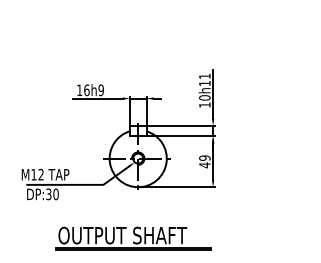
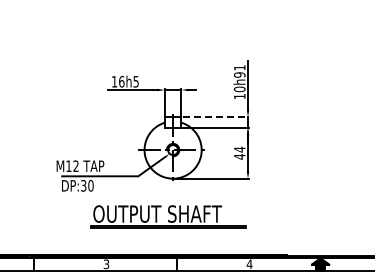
text: (204, 83) -> (239, 74), 10h11 -> 10h91
text: (100, 90) -> (135, 81), 16h9 -> 16h5
line: (181, 126) -> (216, 117), solid -> dashed
text: (204, 158) -> (239, 149), 49 -> 44
part: (133, 238) -> (168, 216), moved

